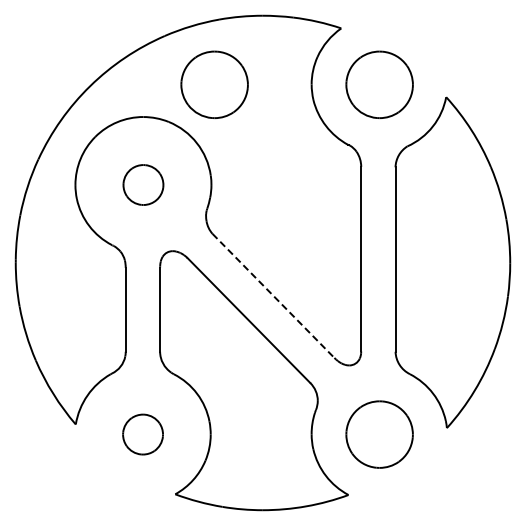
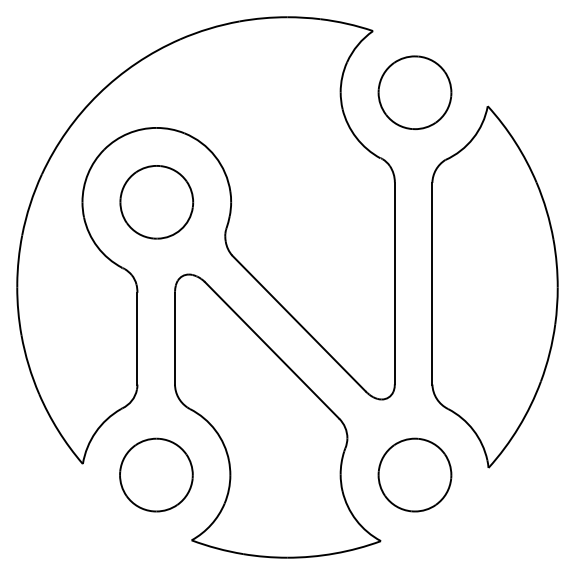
part: (214, 84) -> (234, 92), removed
part: (143, 184) -> (156, 201), size x1.67
line: (273, 295) -> (298, 323), dashed -> solid
part: (142, 434) -> (155, 474), size x1.67

